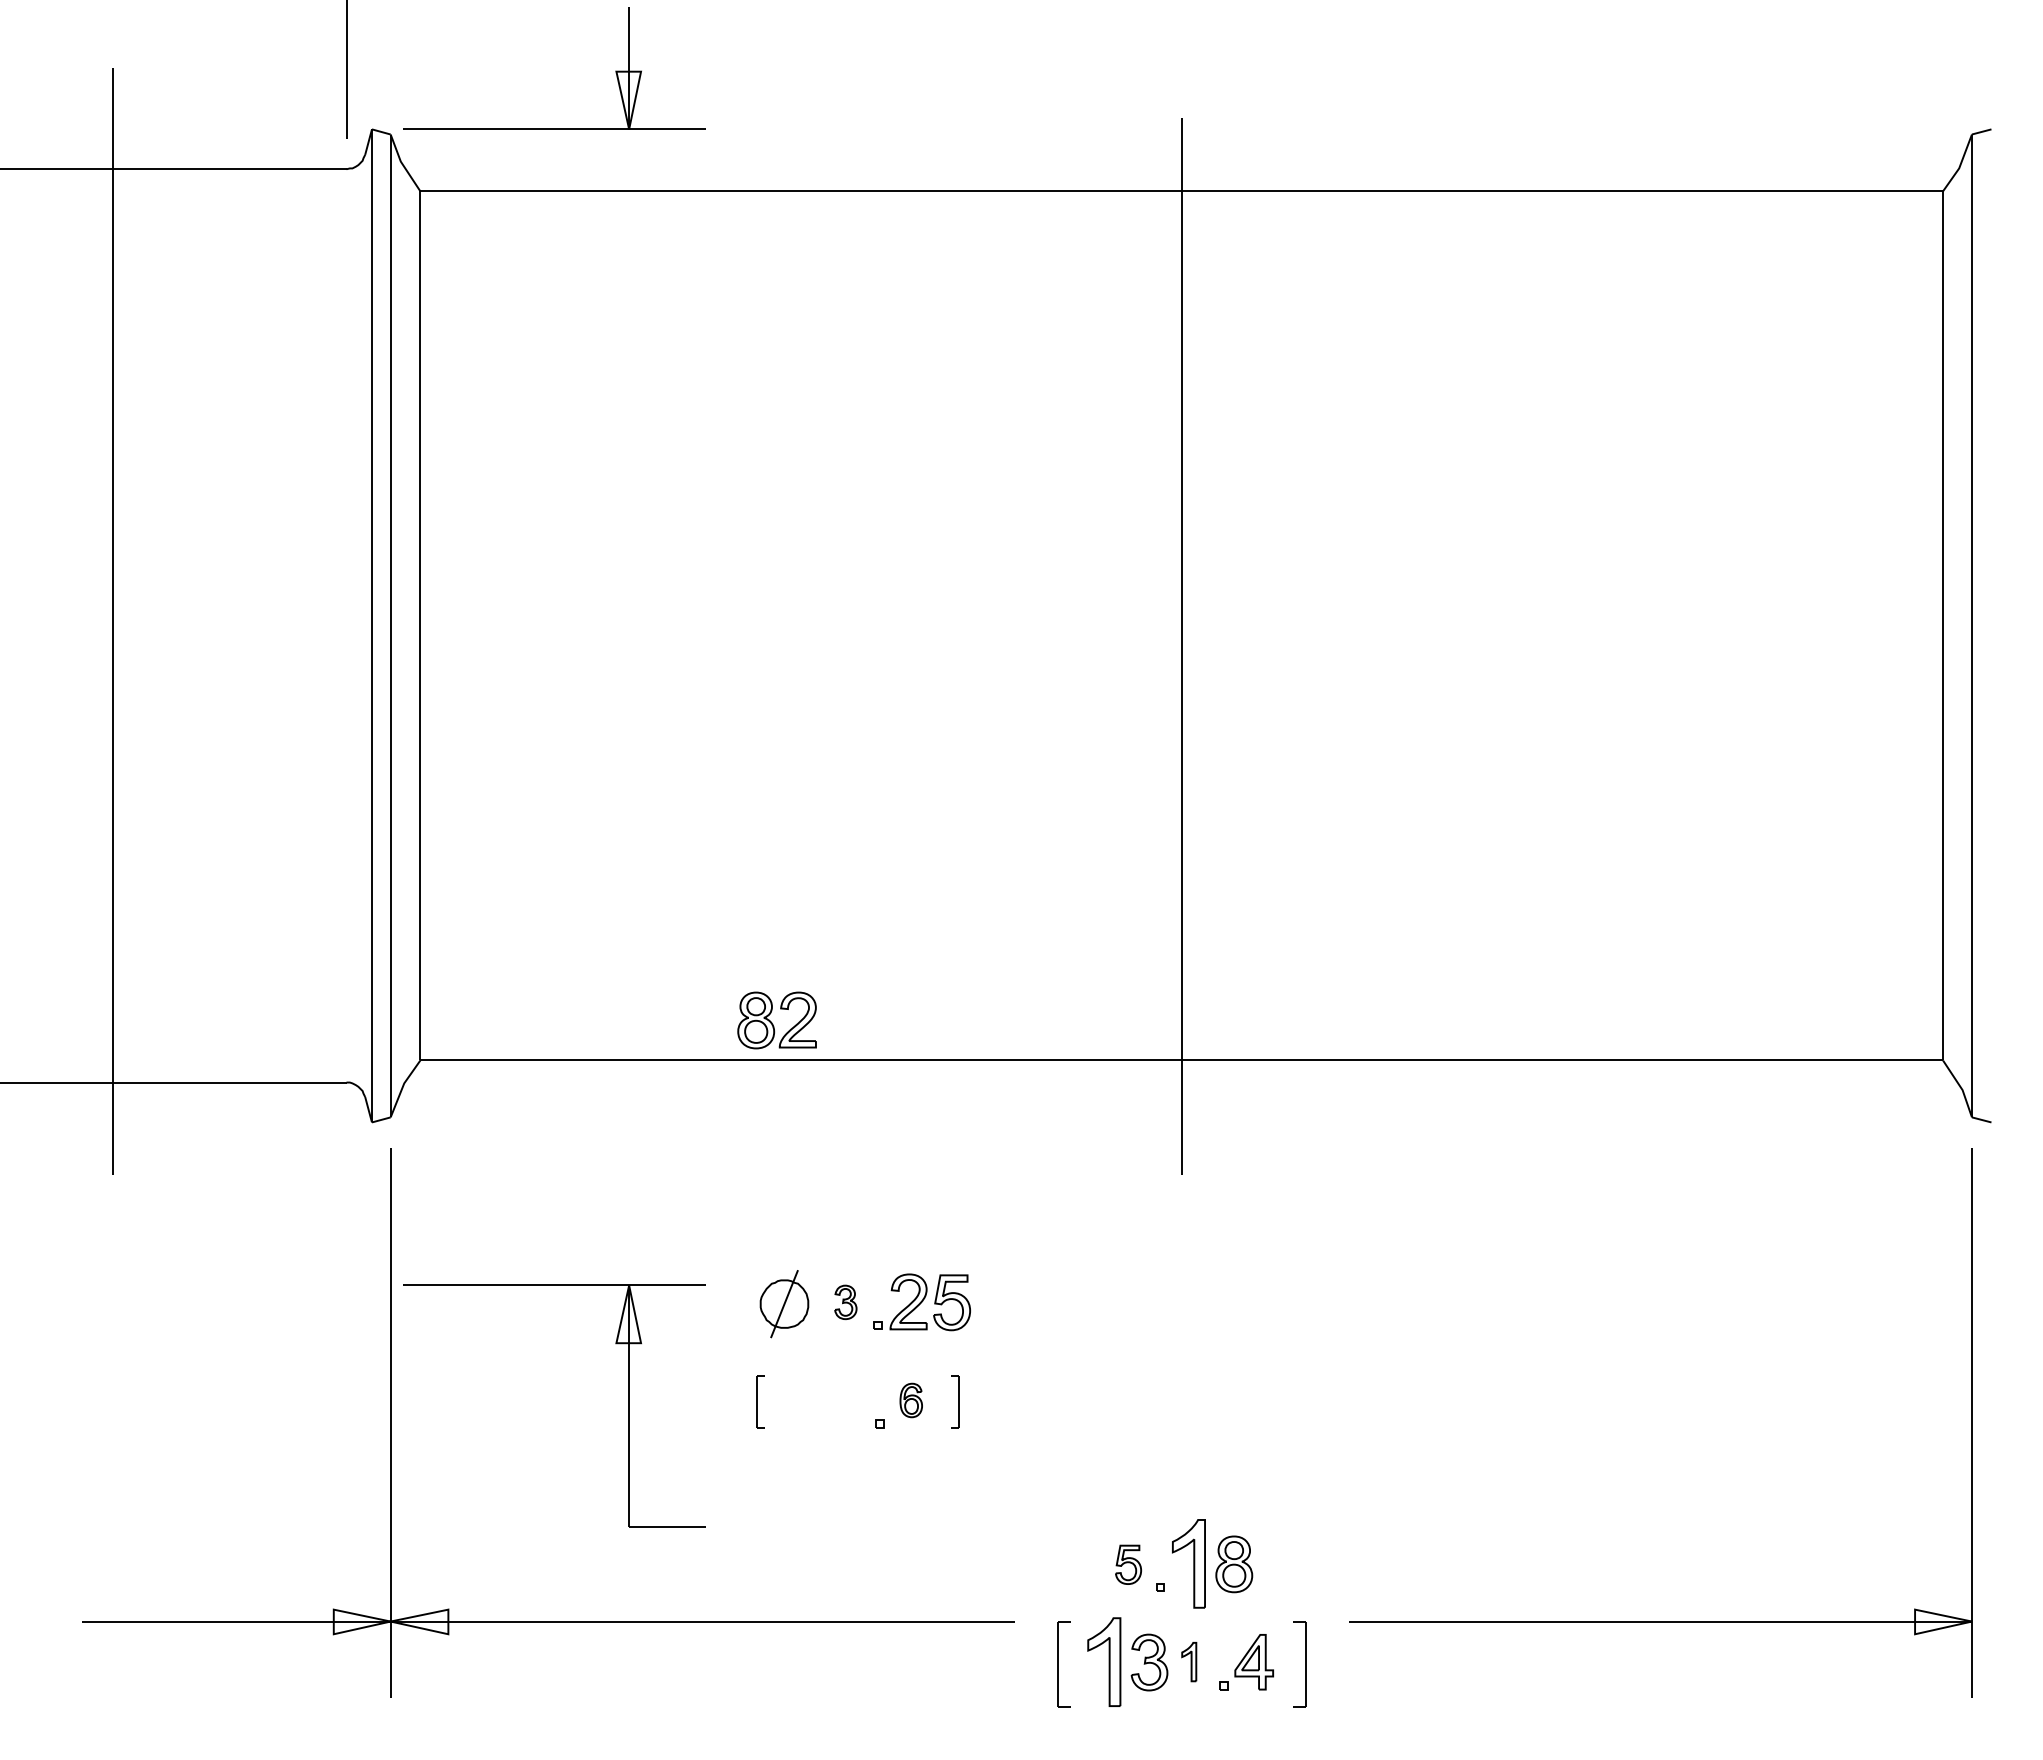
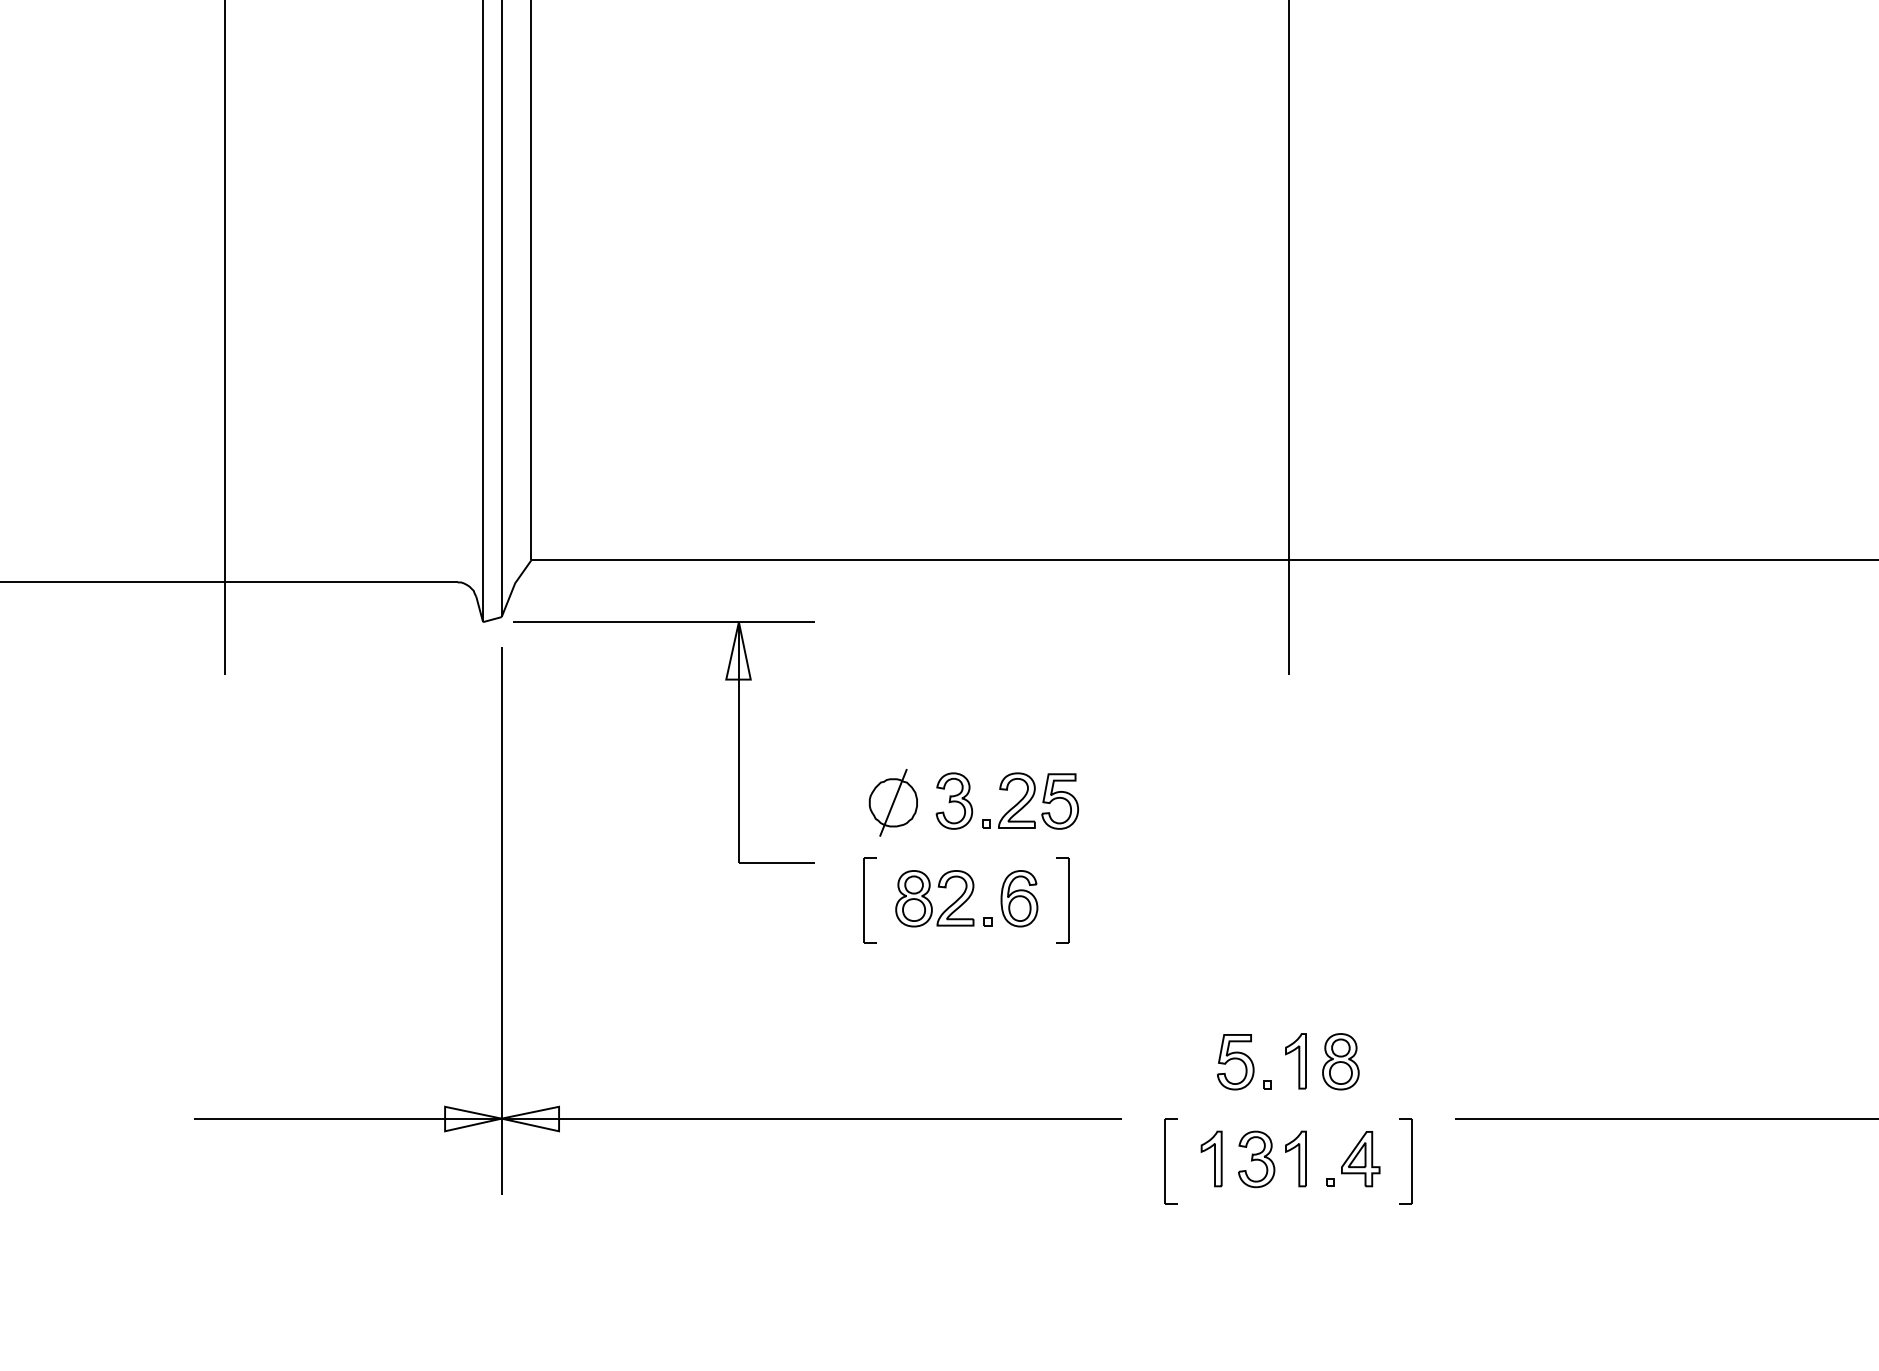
part: (776, 1020) -> (934, 898), moved
part: (845, 1302) -> (954, 801), size x1.67
part: (911, 1400) -> (1019, 898), size x1.67
part: (760, 1401) -> (869, 899), size x1.67
part: (954, 1401) -> (1062, 899), size x1.67
part: (628, 1405) -> (738, 741), moved
part: (1189, 1563) -> (1296, 1060), size x0.62
part: (1128, 1564) -> (1235, 1061), size x1.43
part: (1104, 1661) -> (1211, 1158), size x0.62
part: (1189, 1661) -> (1296, 1158), size x1.43

